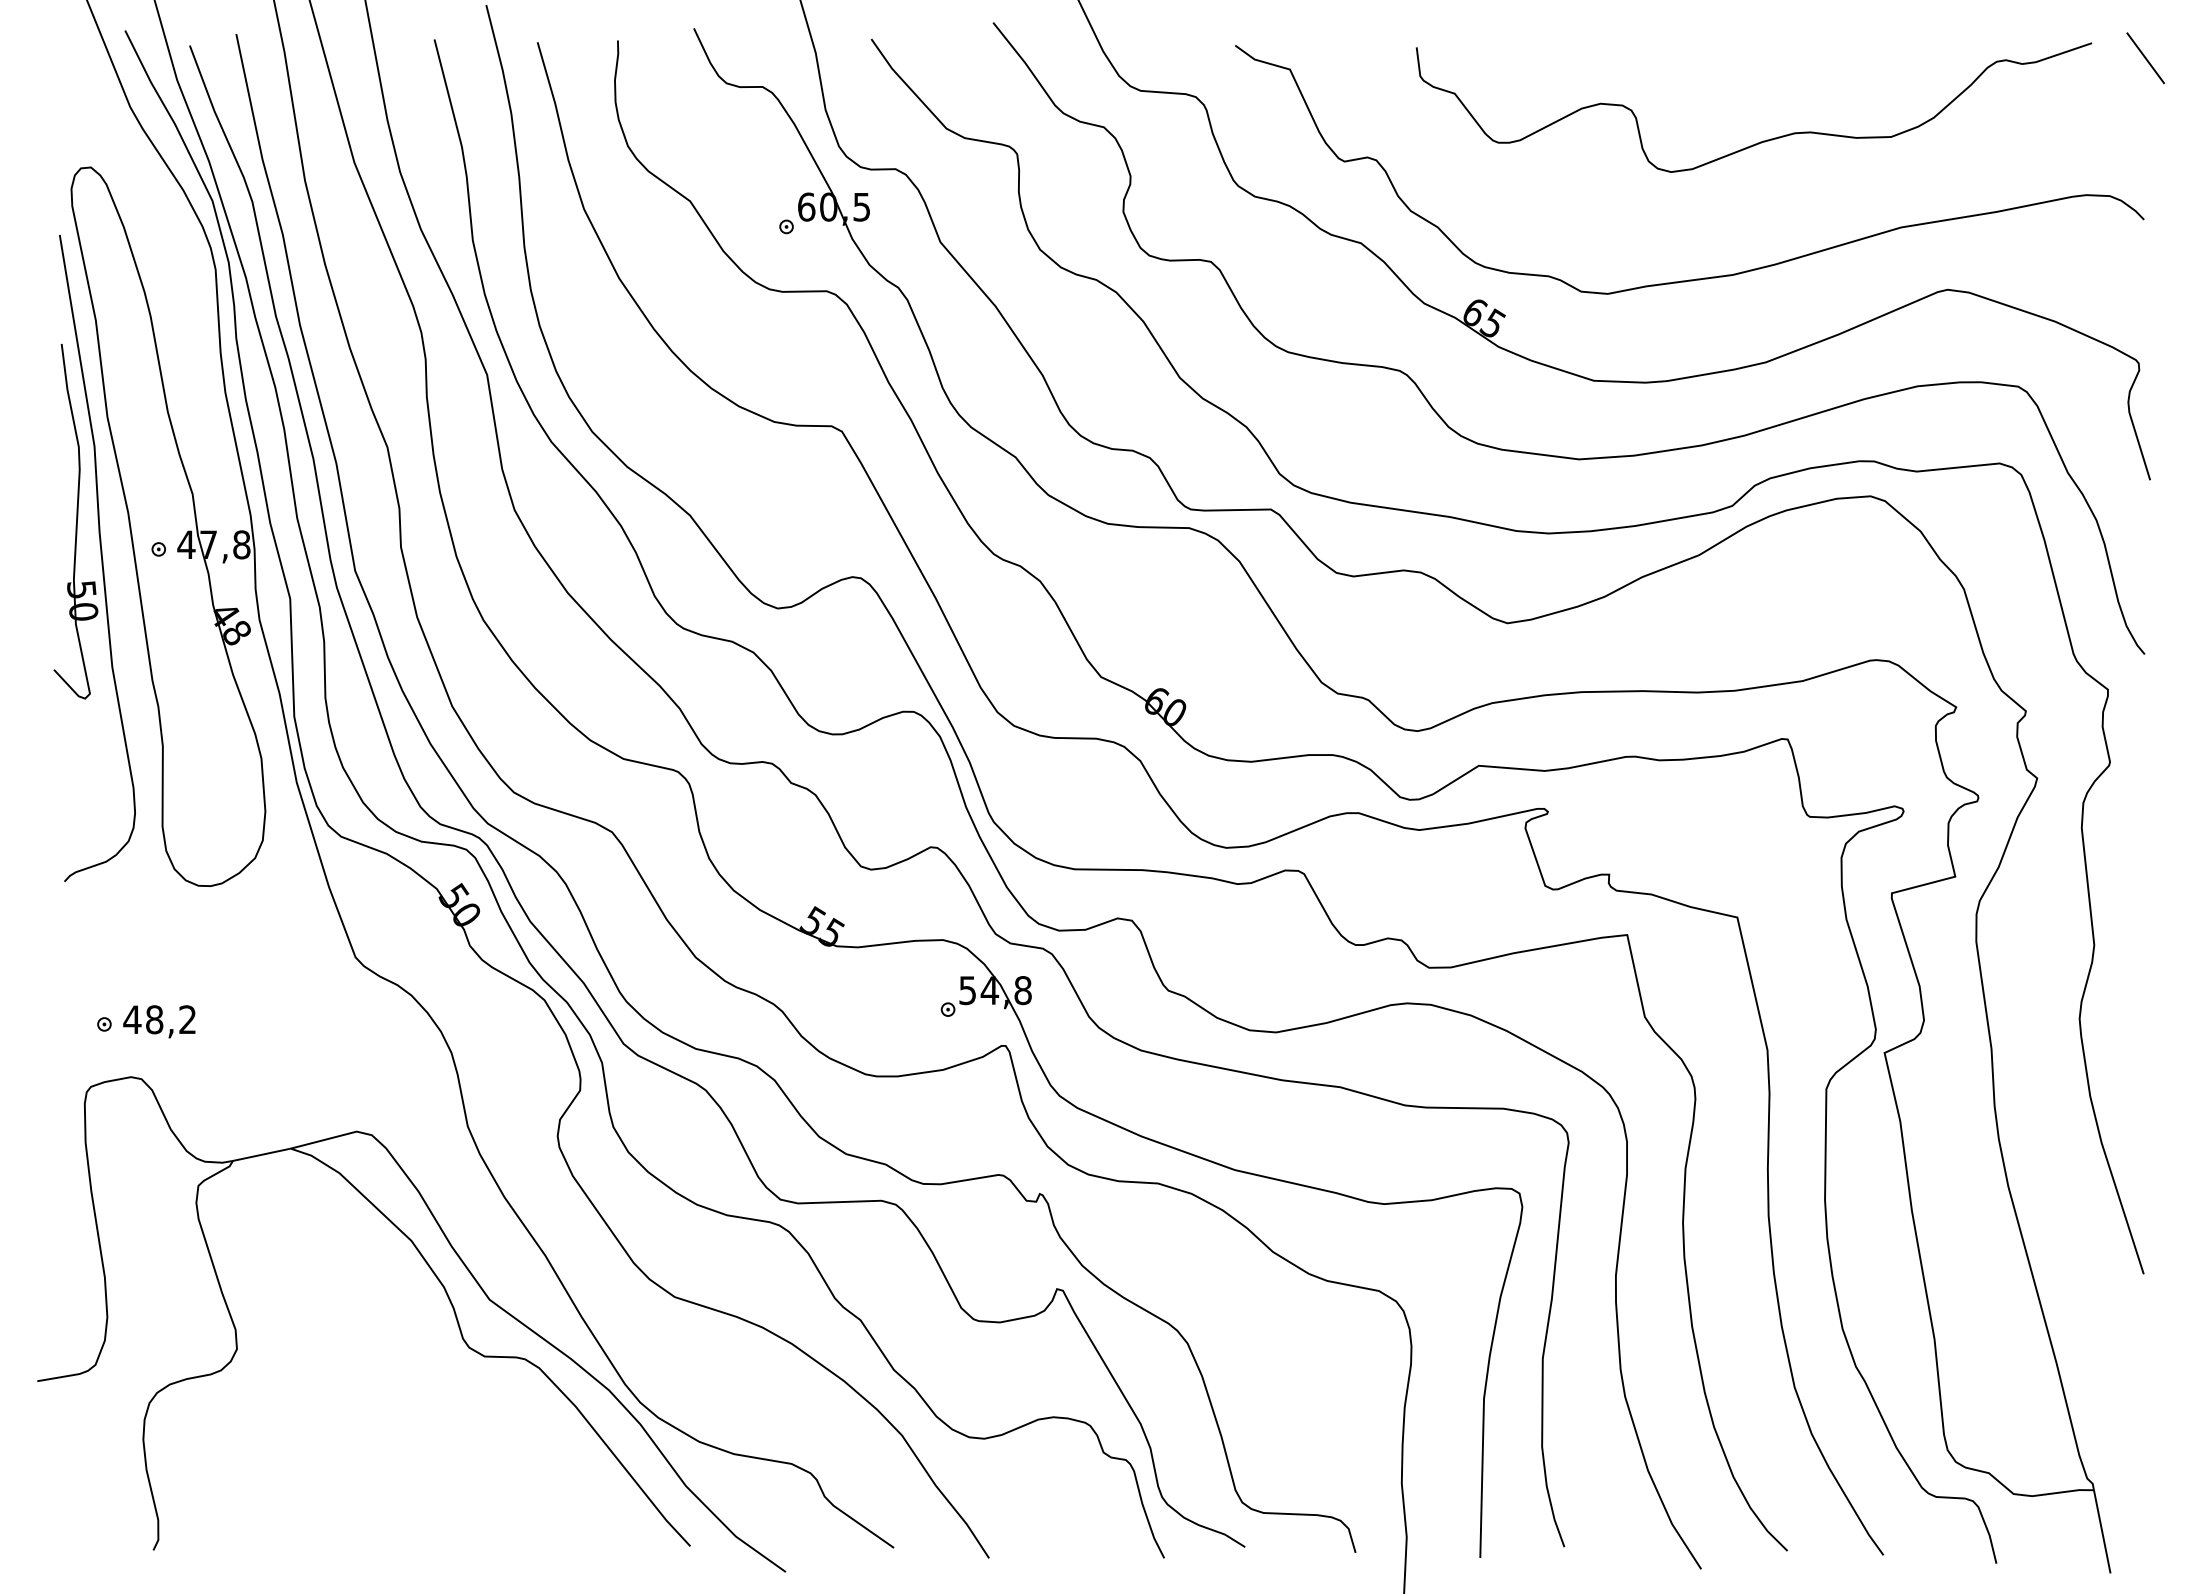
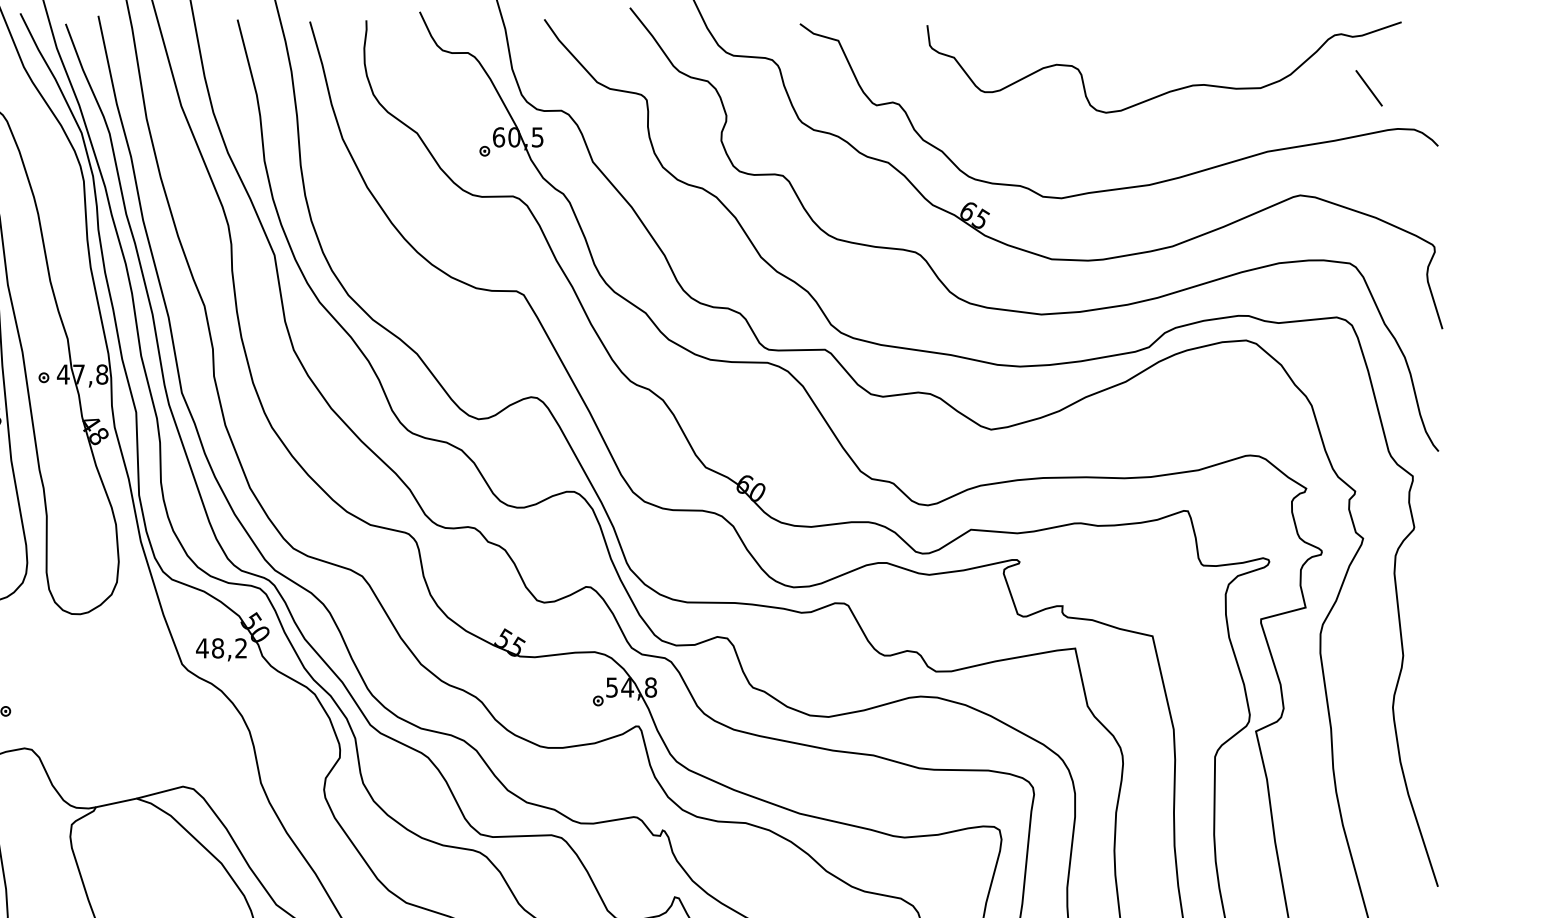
line: (2145, 58) -> (1368, 88), moved
text: (159, 1021) -> (221, 649), moved

